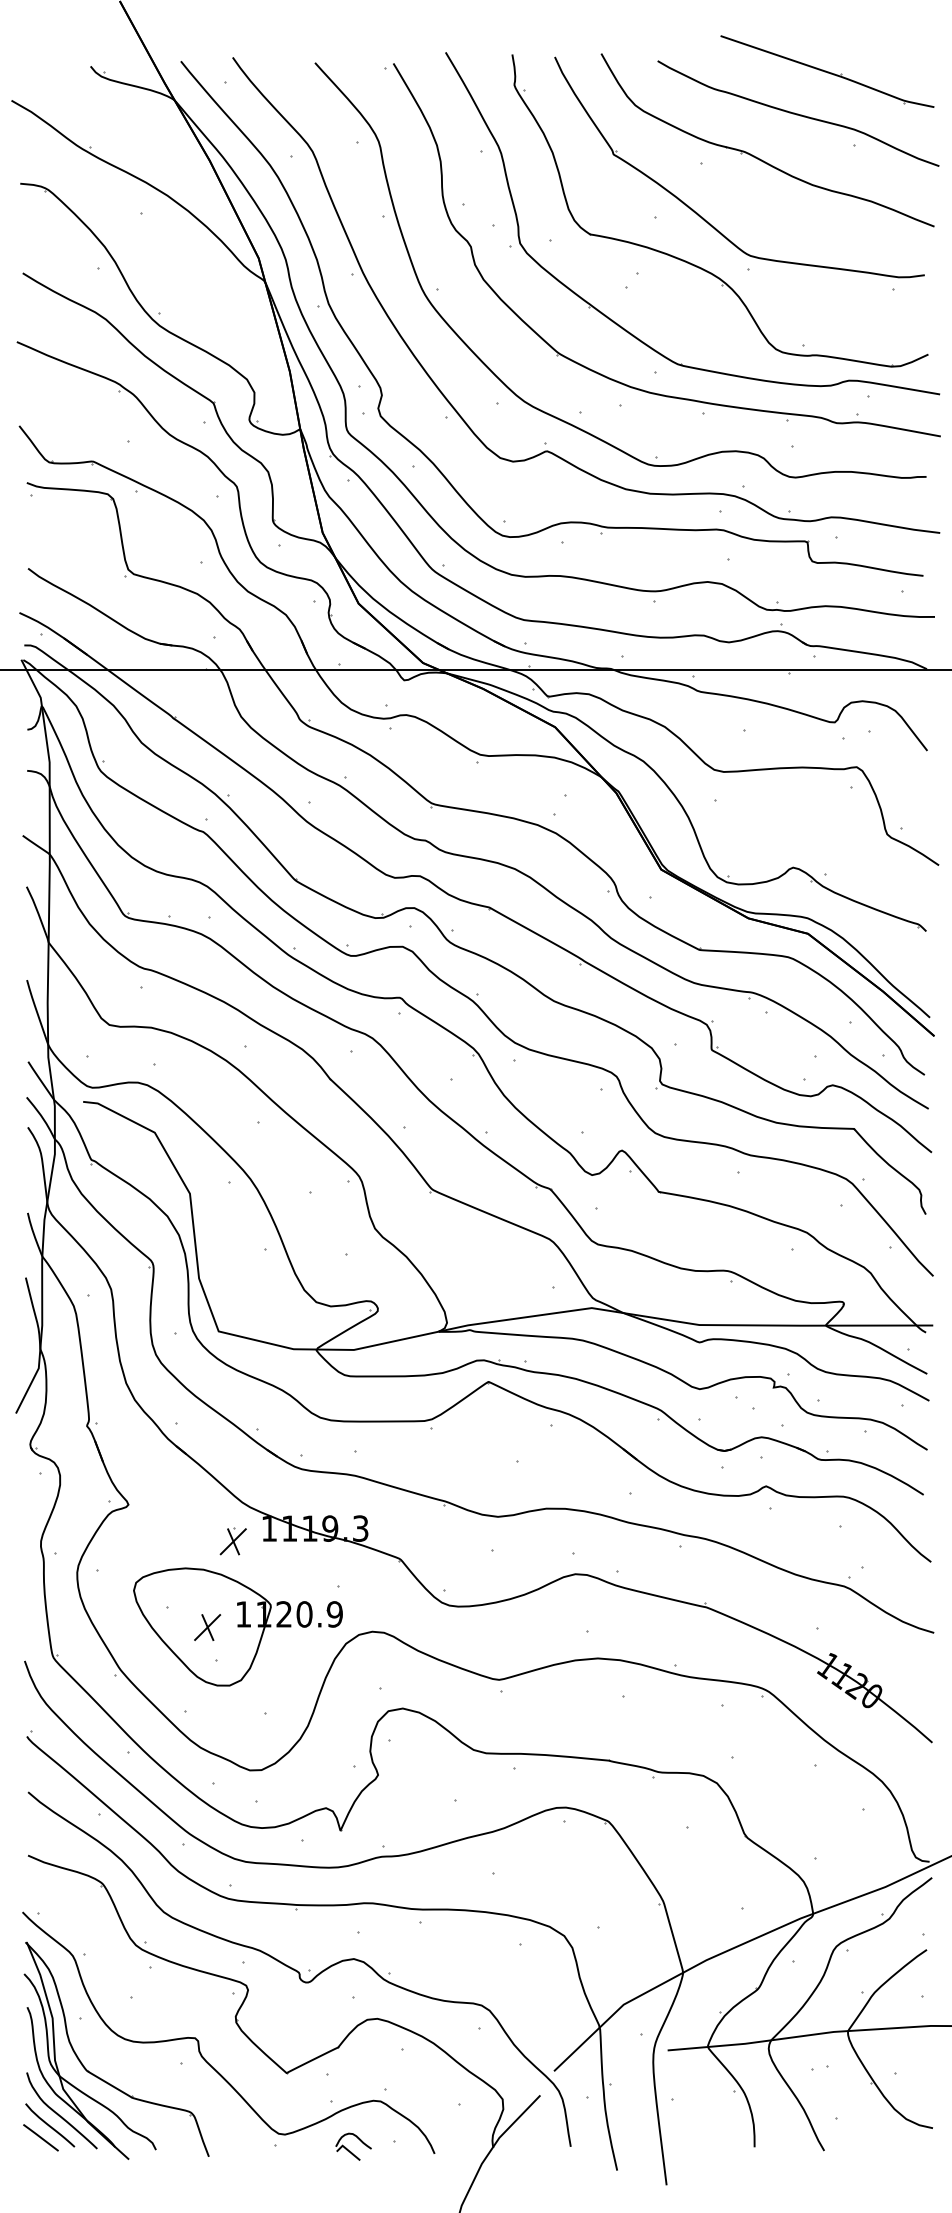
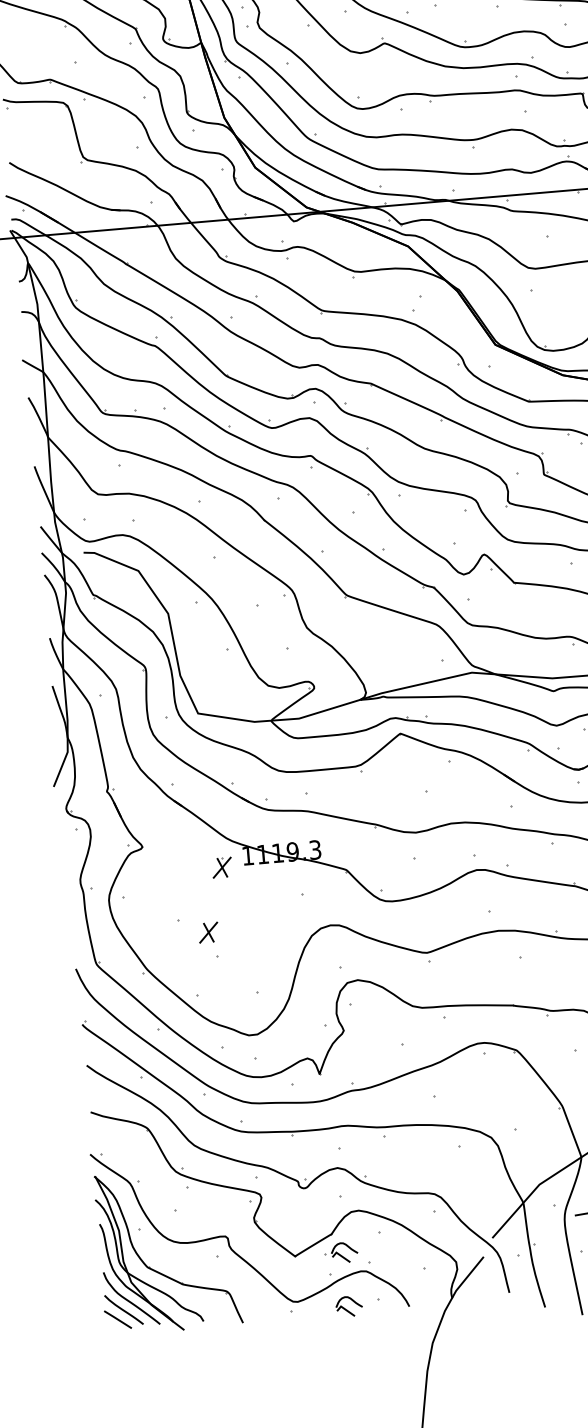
part: (237, 1626) -> (230, 930), removed
part: (353, 2073) -> (344, 1252), added

